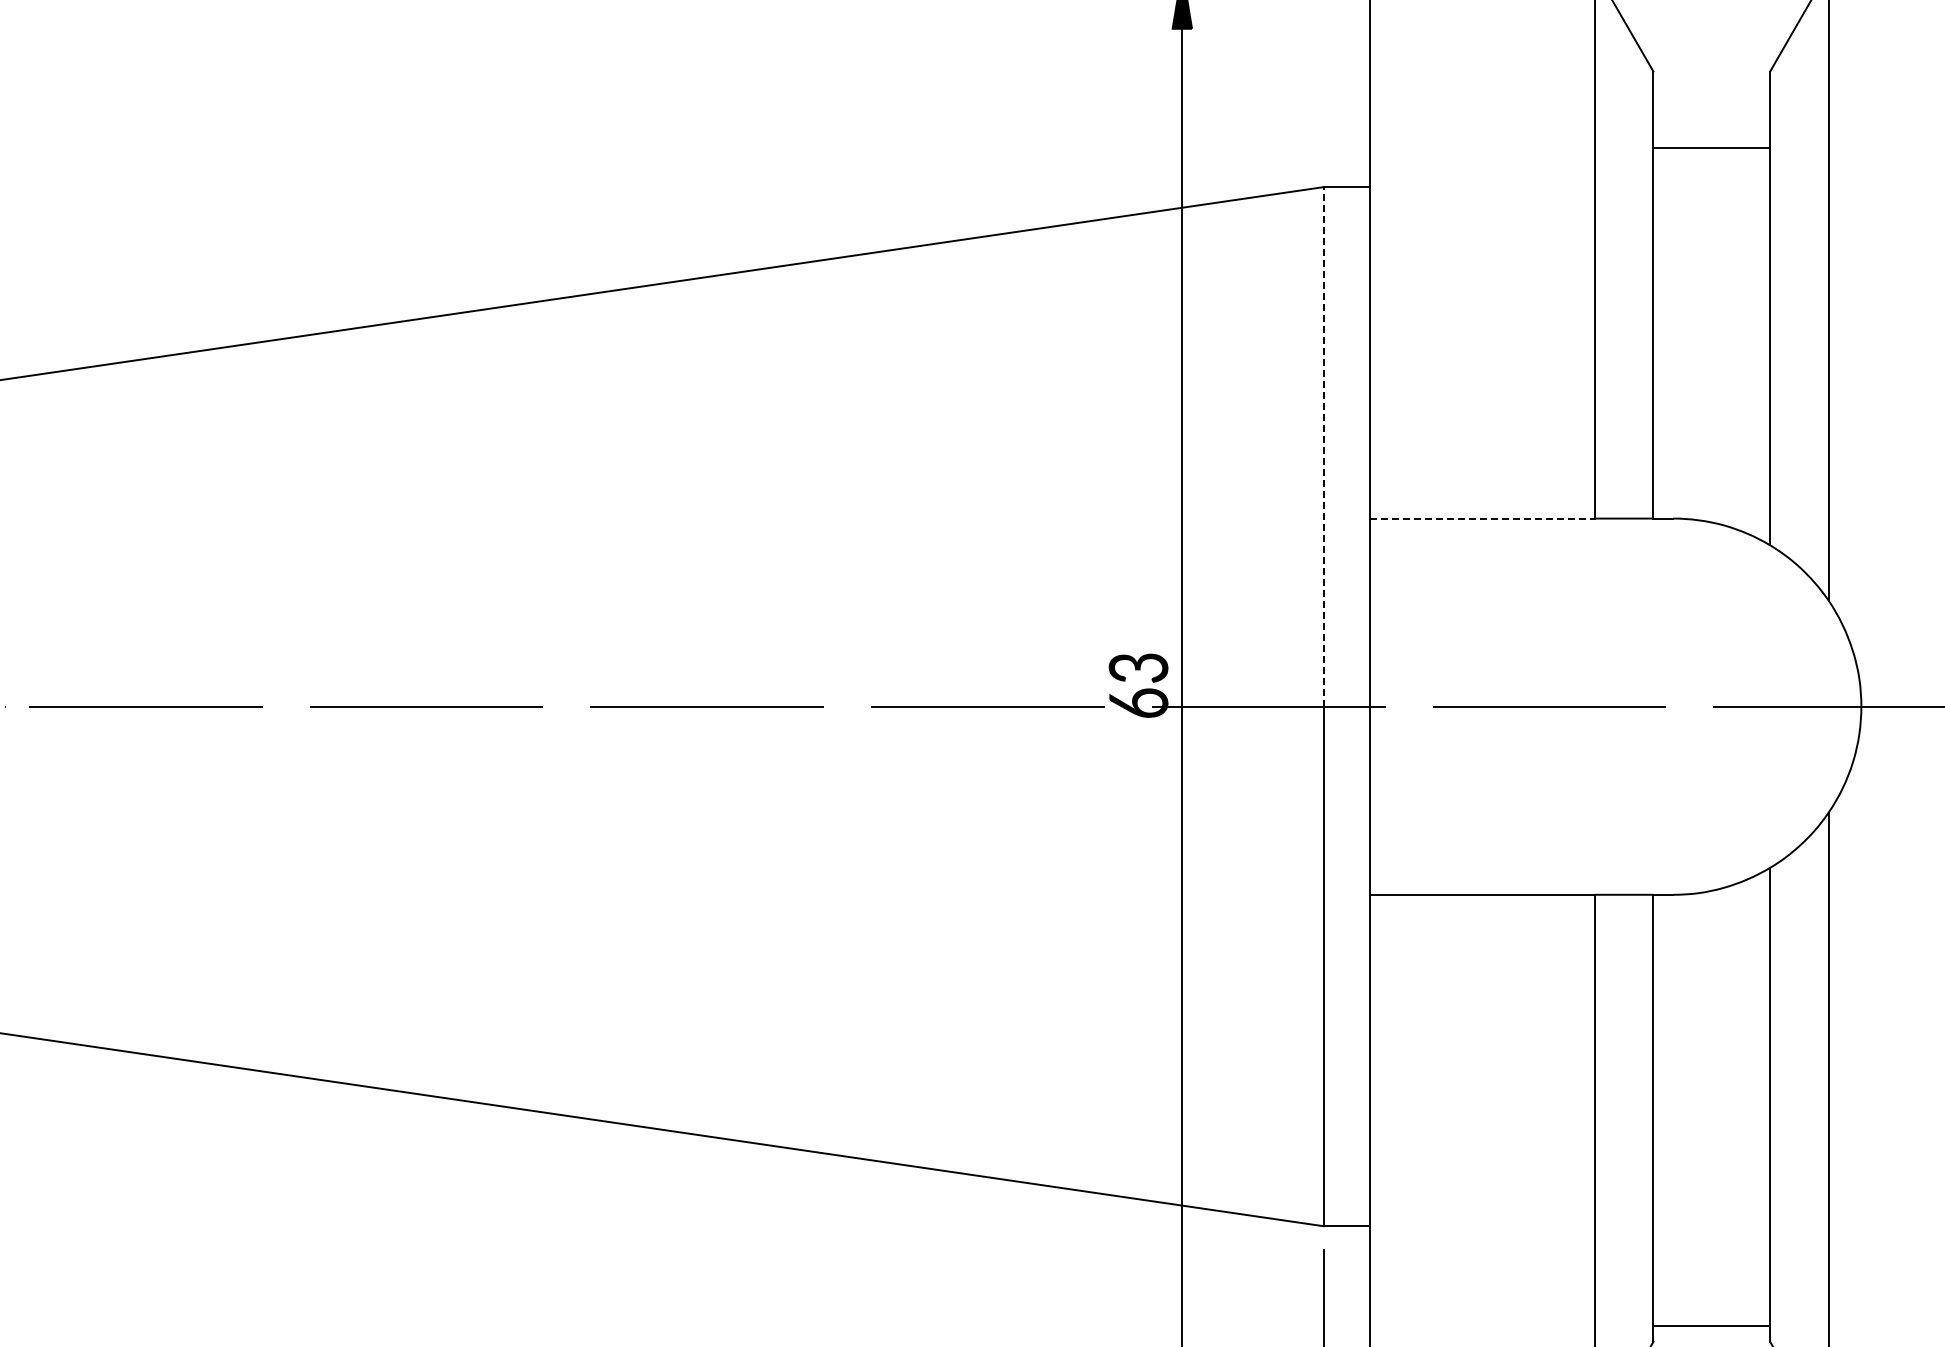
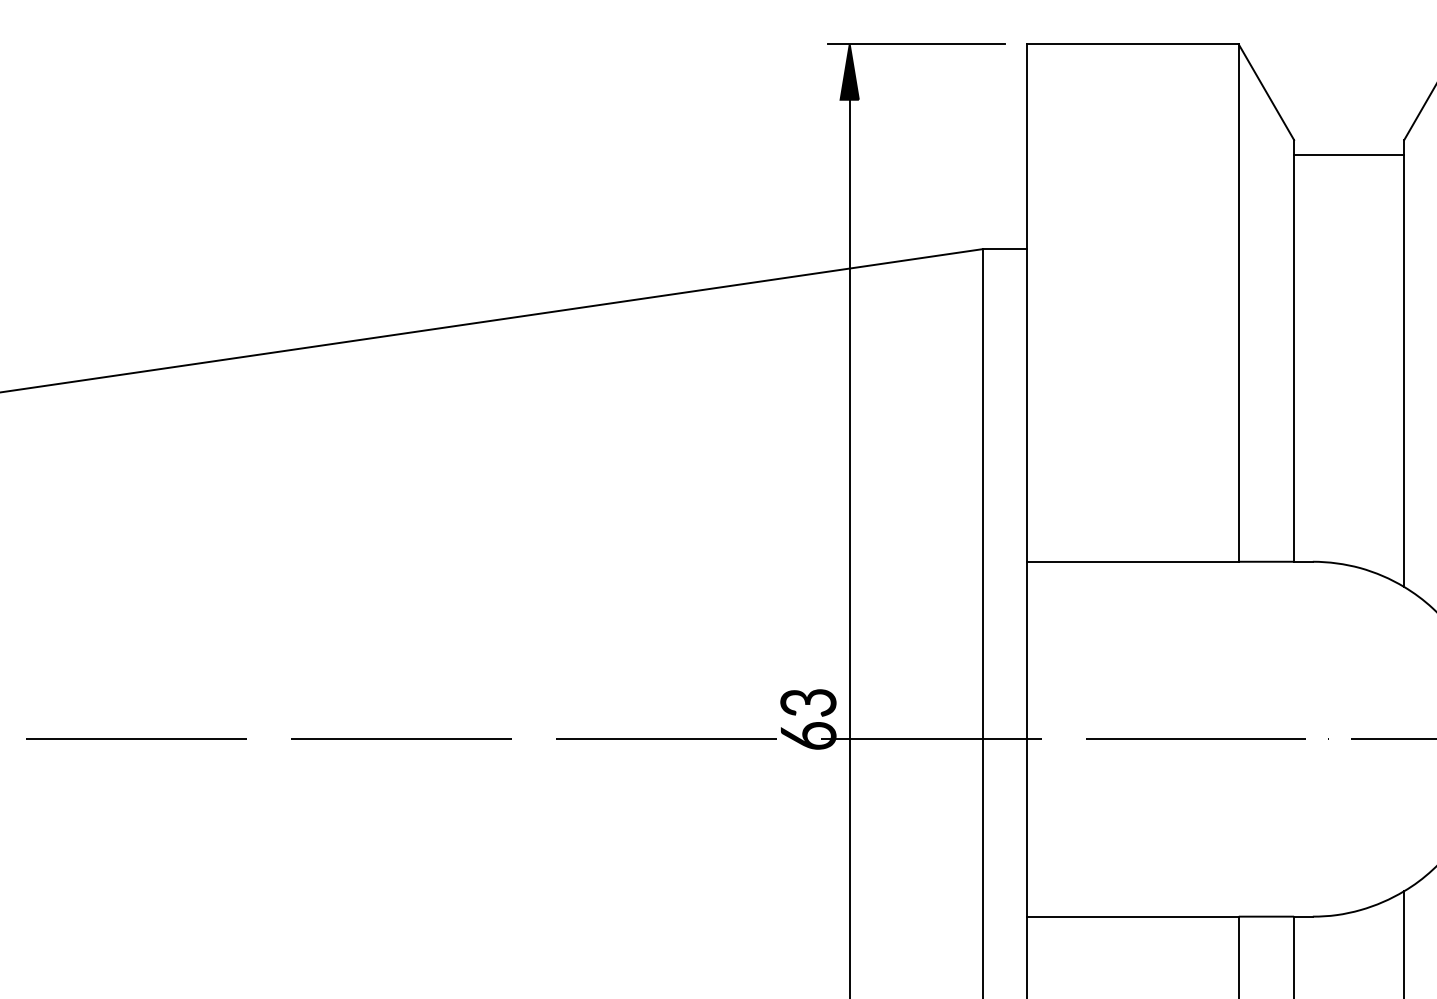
line: (1711, 148) -> (1348, 155), moved
line: (1323, 446) -> (982, 493), dashed -> solid
line: (1483, 518) -> (1133, 561), dashed -> solid

